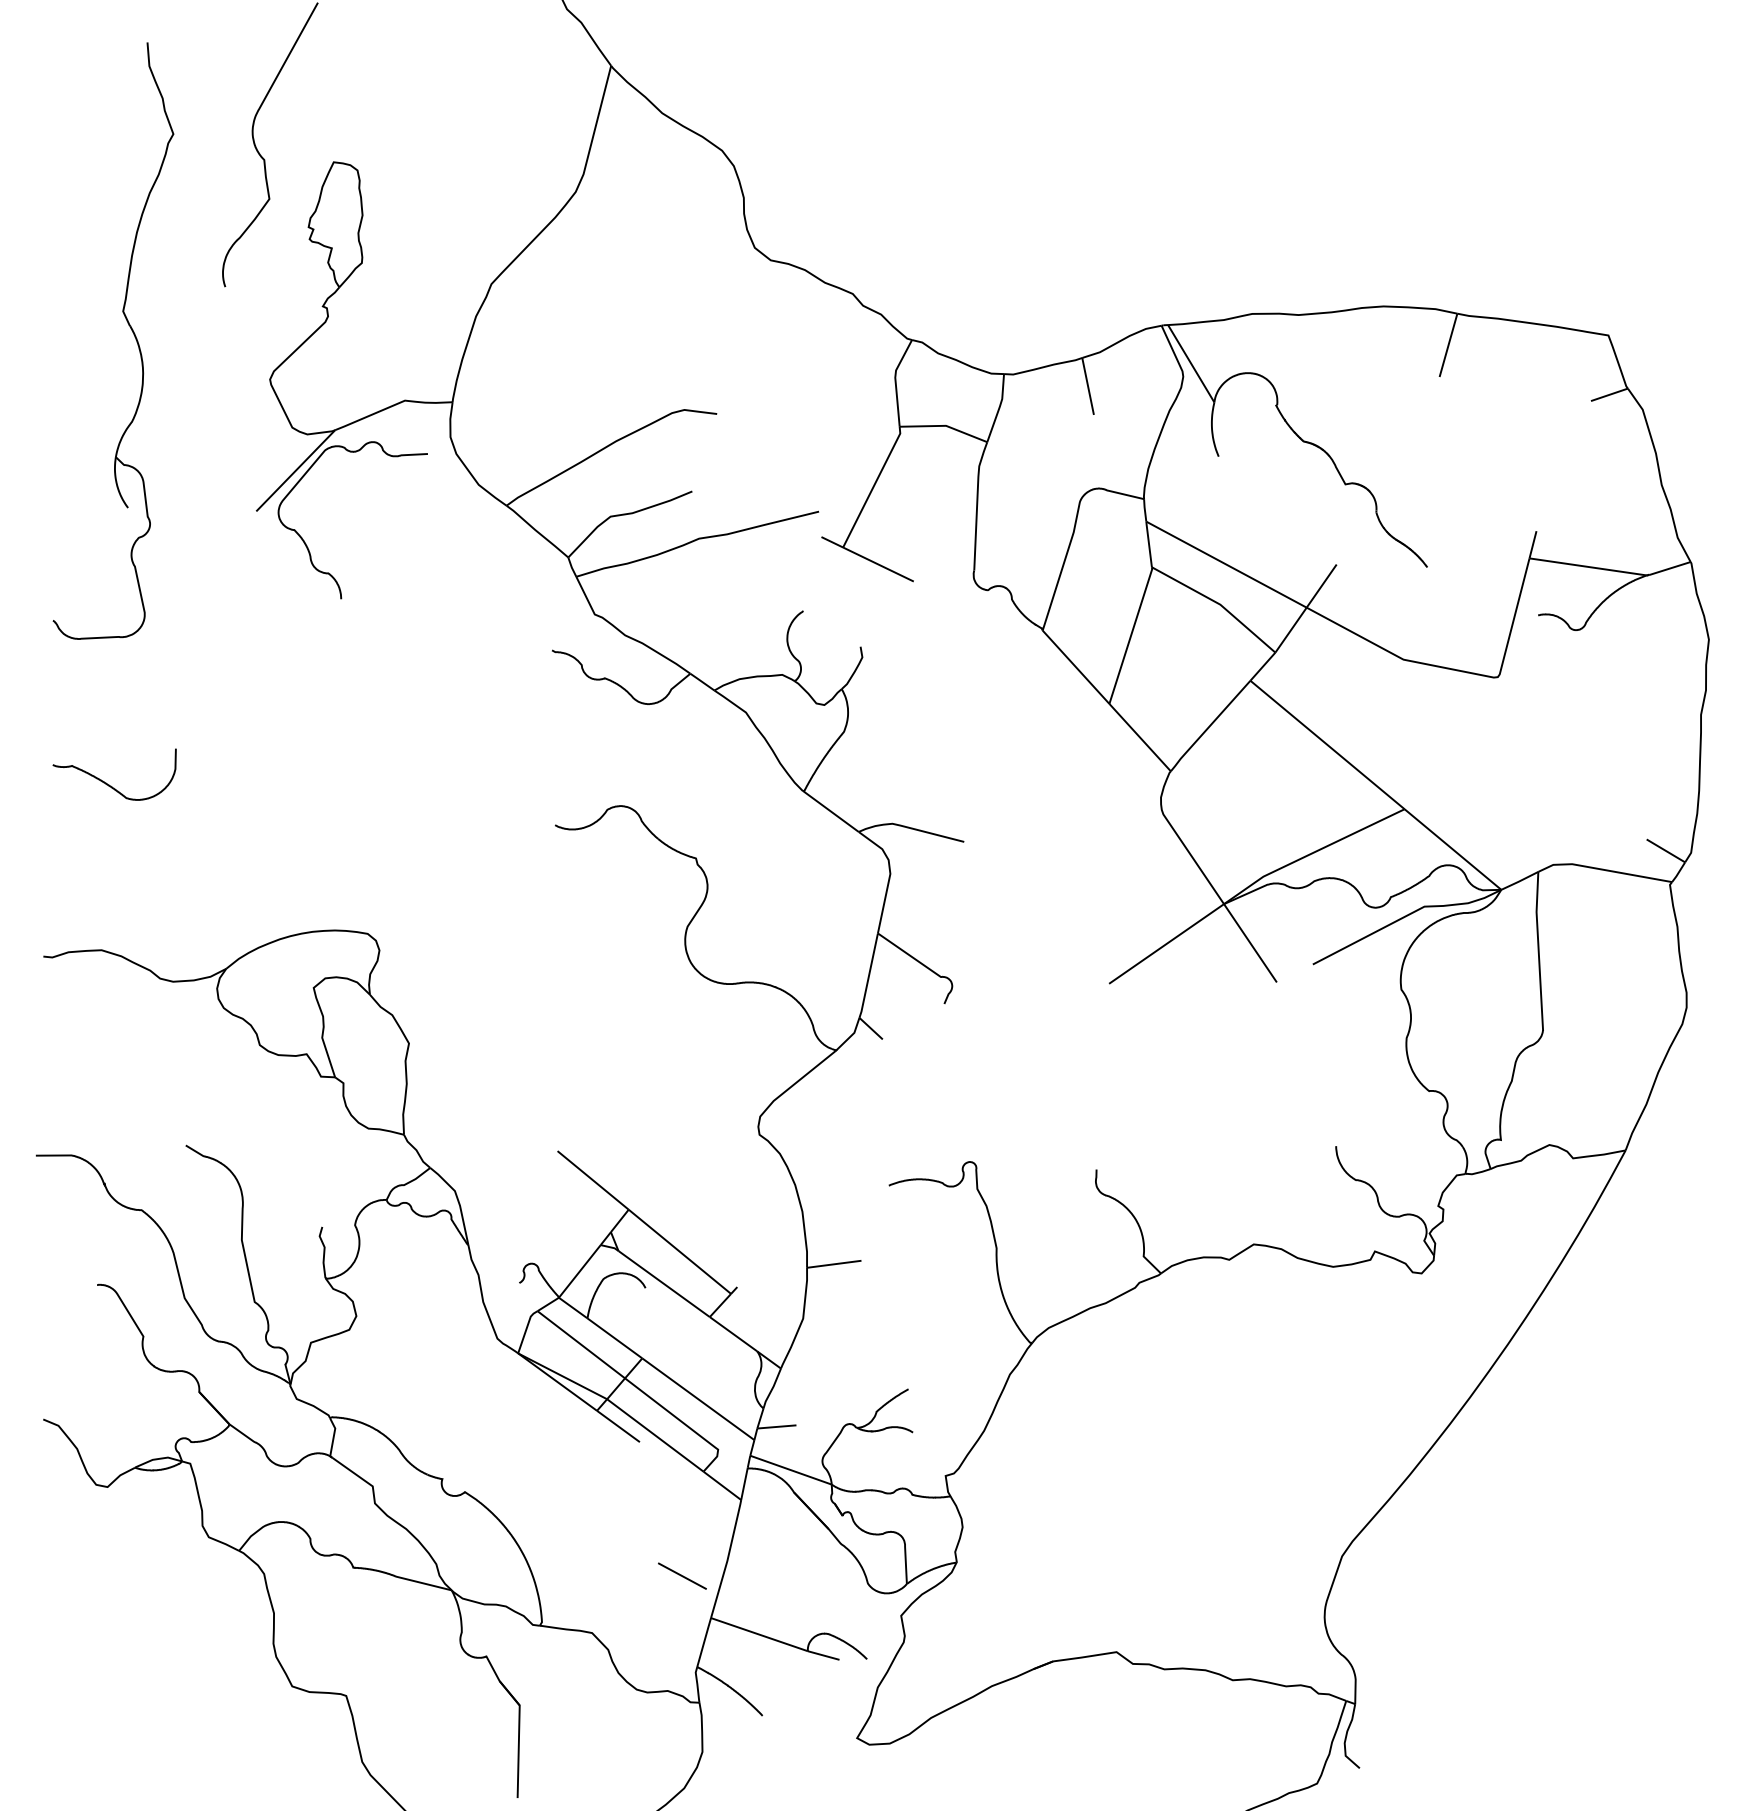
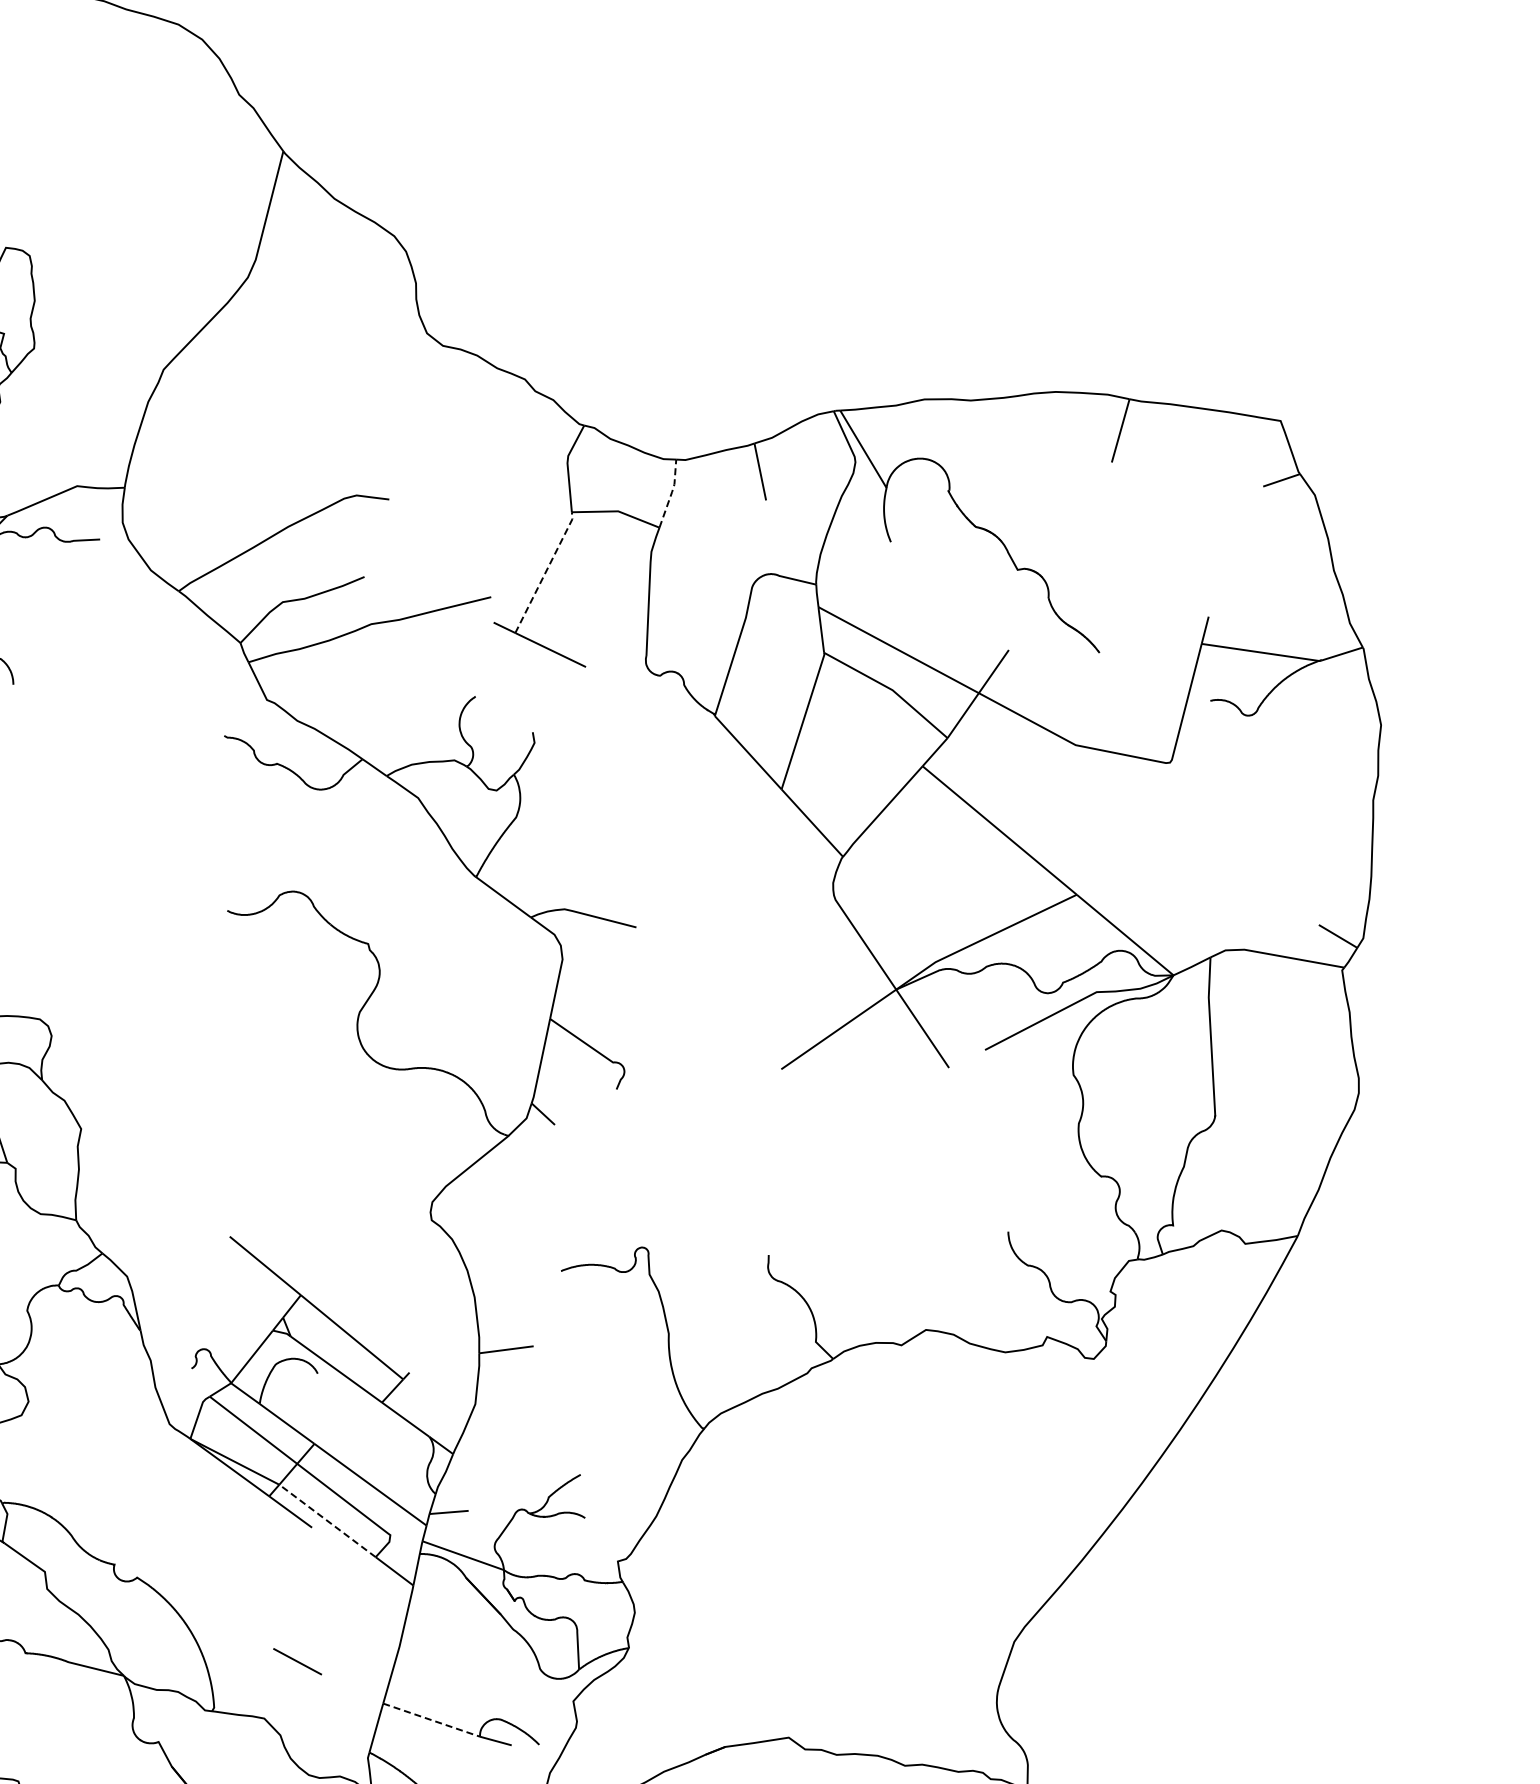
line: (999, 407) -> (671, 493), solid -> dashed
line: (873, 486) -> (545, 572), solid -> dashed
line: (654, 1435) -> (326, 1521), solid -> dashed
line: (682, 1575) -> (297, 1661), moved
line: (759, 1634) -> (431, 1720), solid -> dashed

